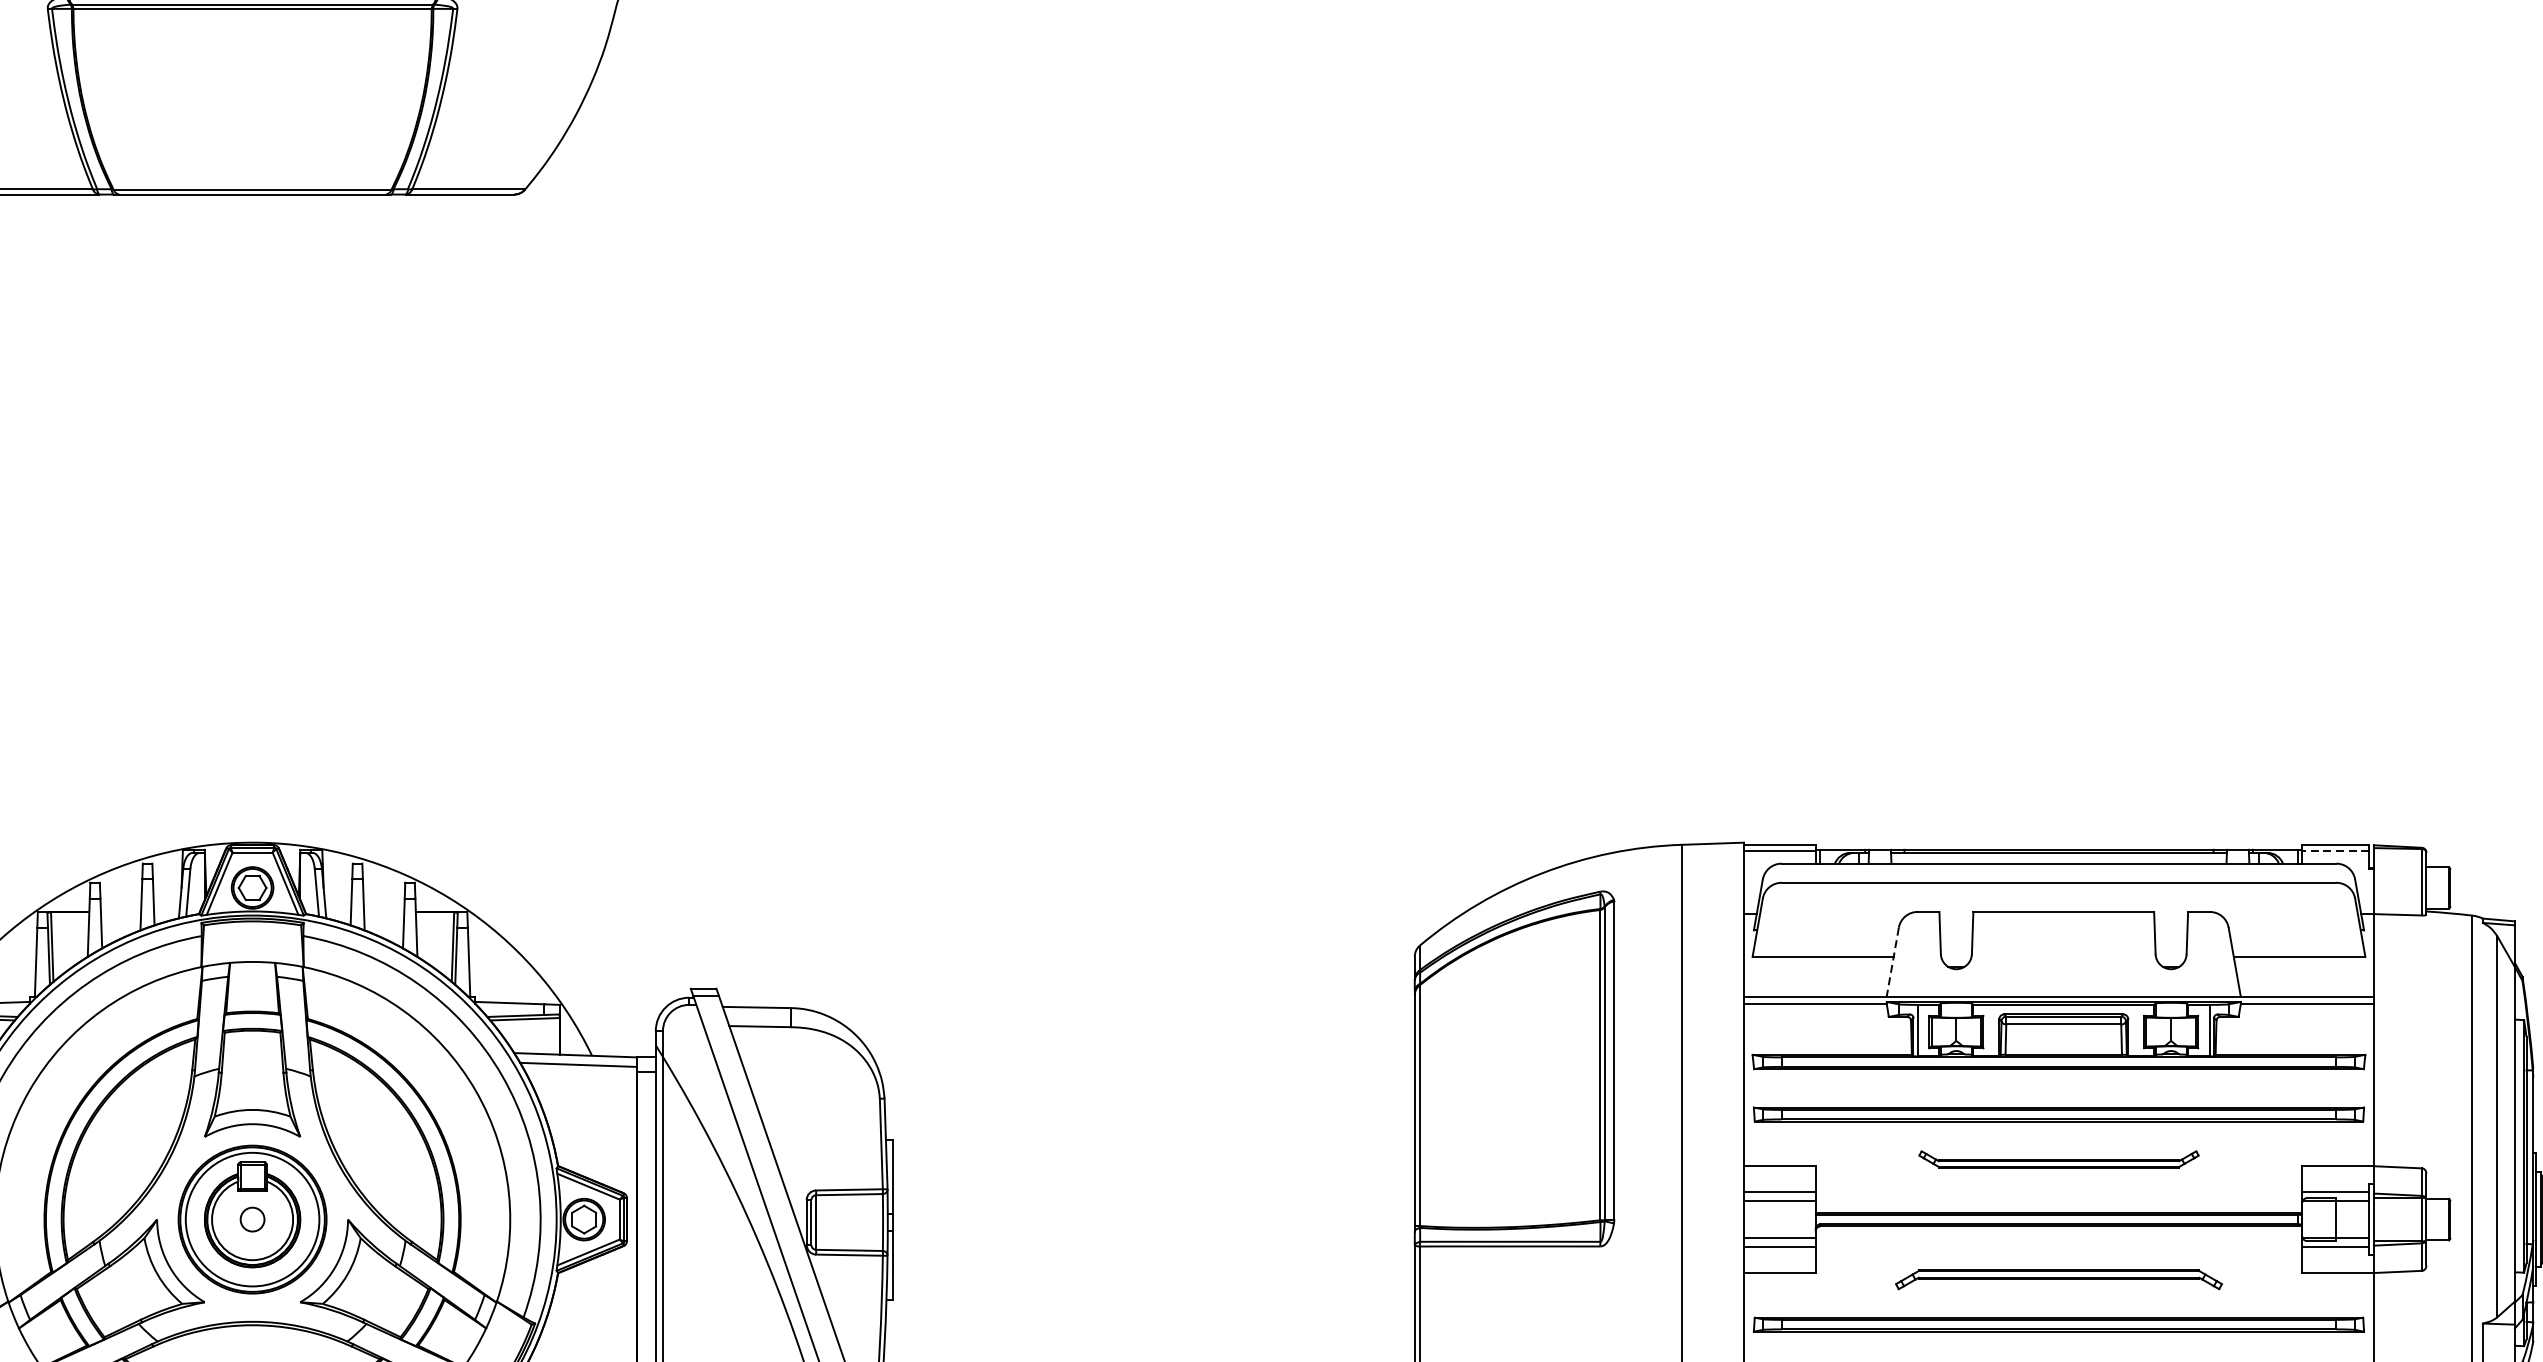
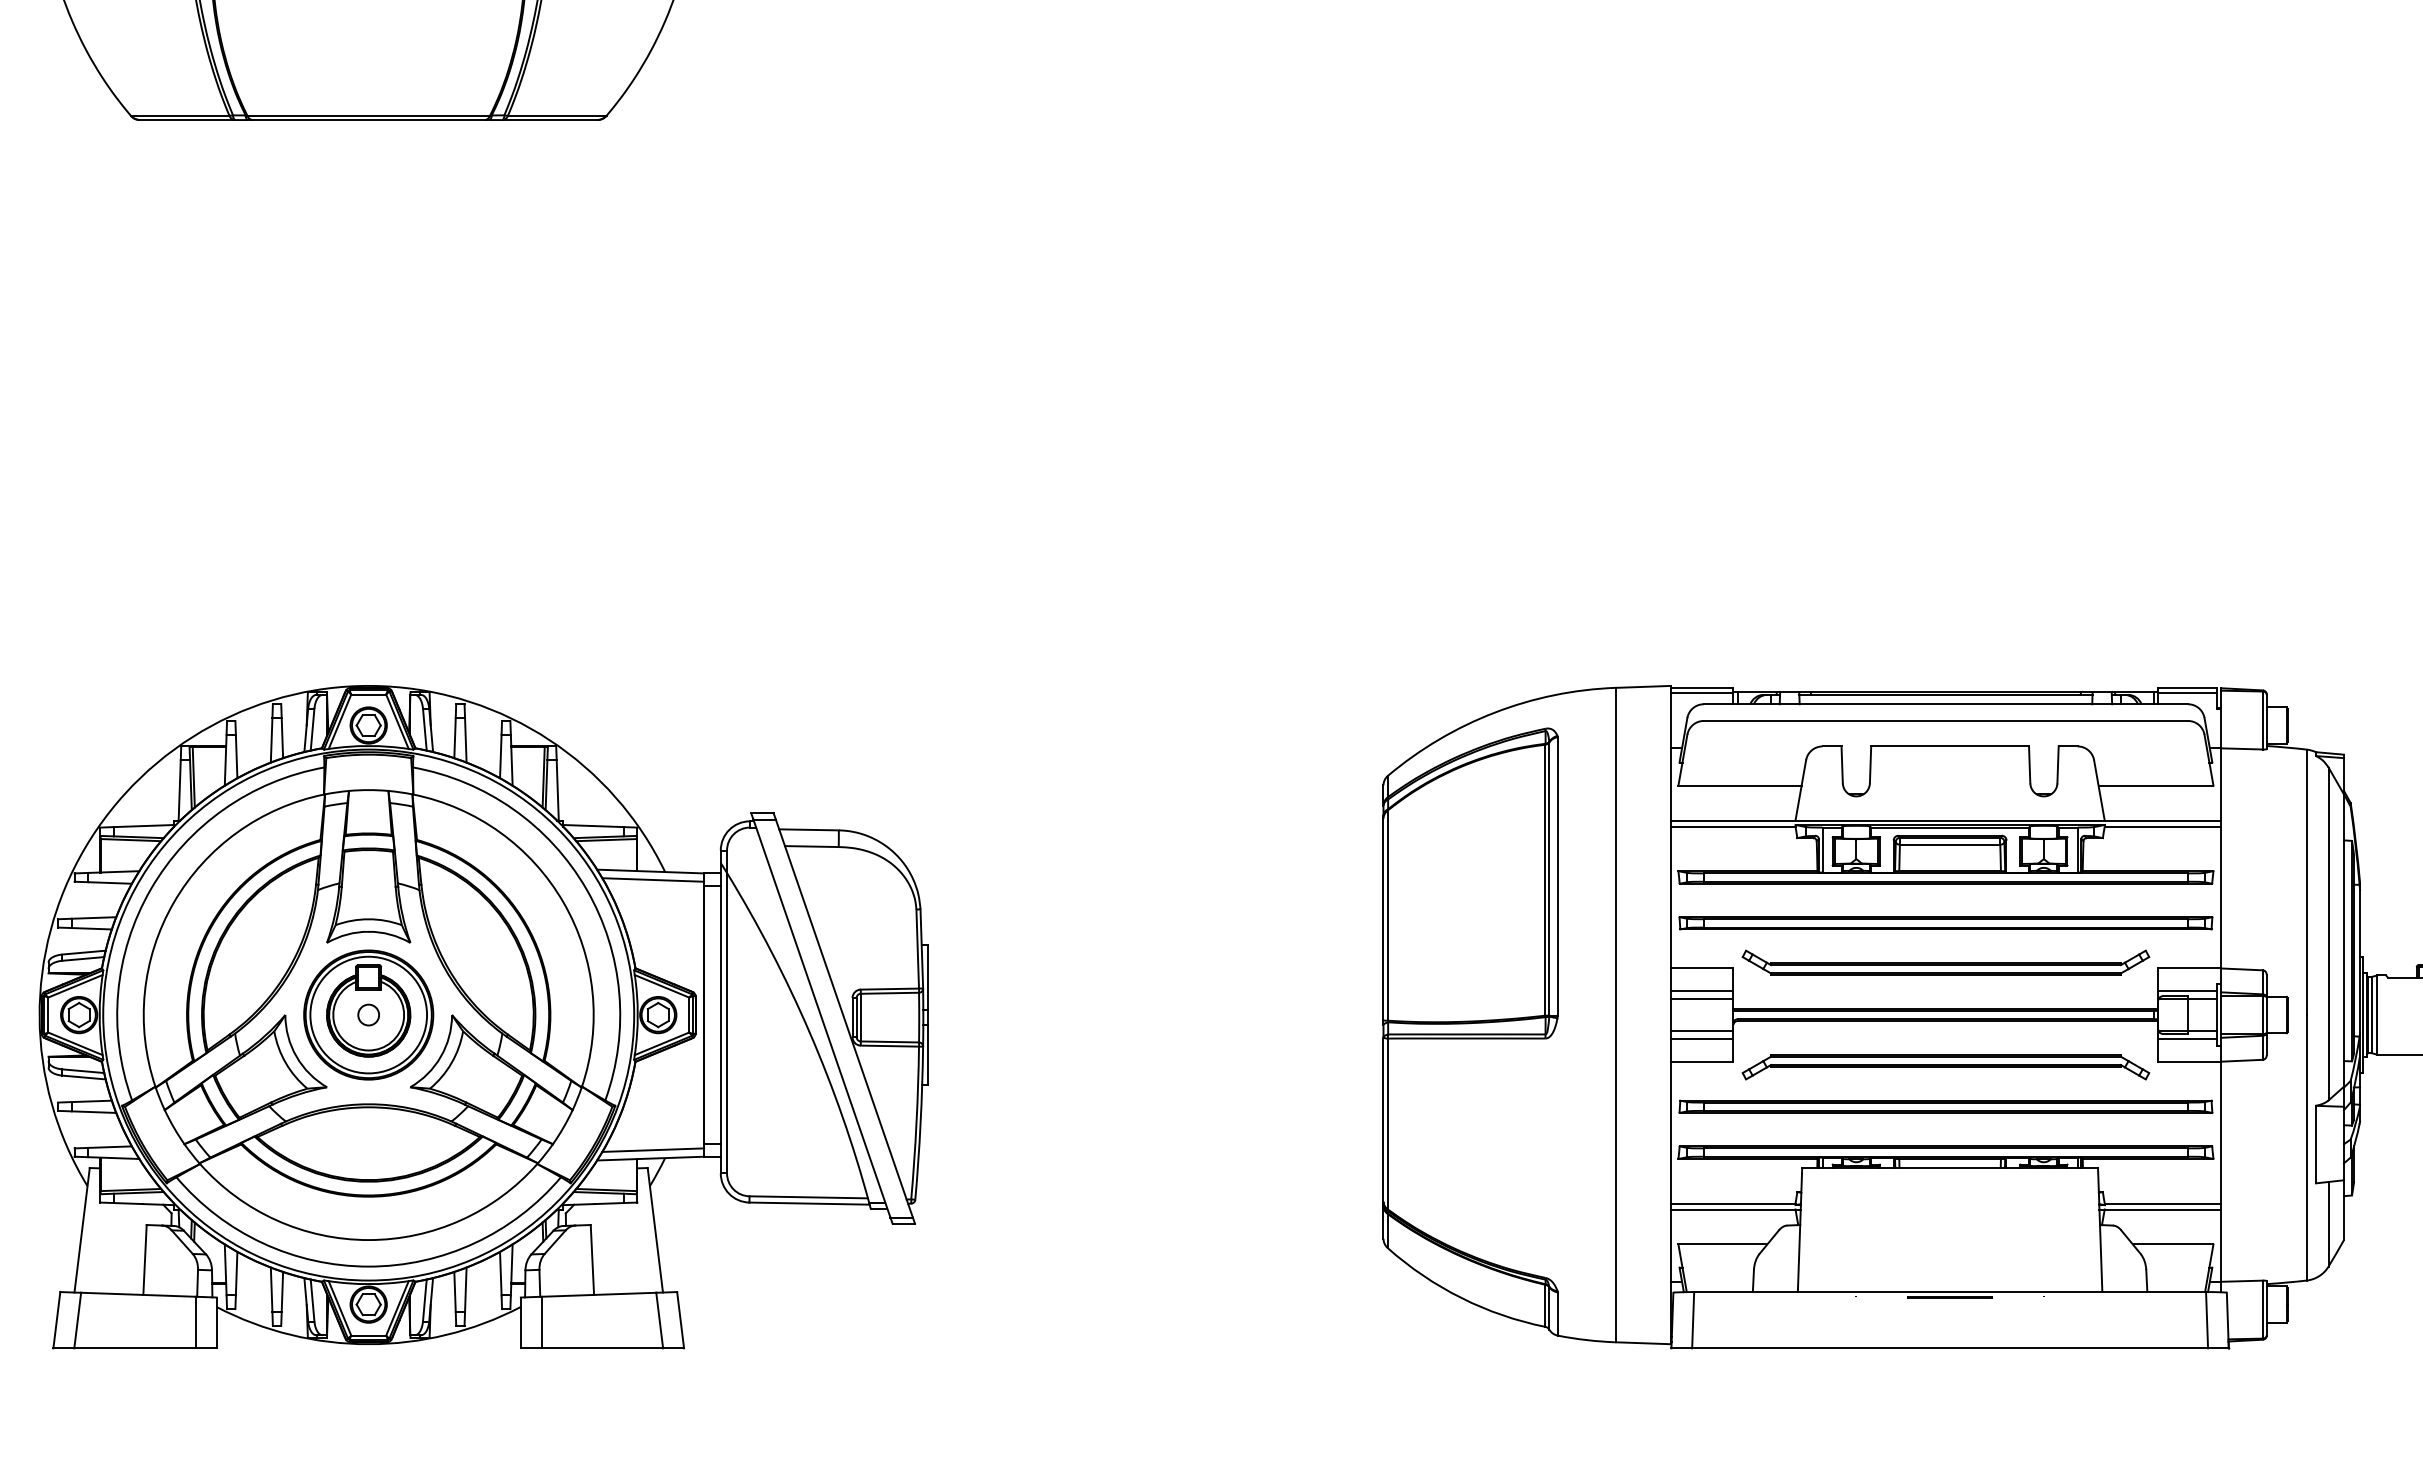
line: (2335, 851) -> (2187, 693), dashed -> solid
line: (1892, 962) -> (1800, 790), dashed -> solid
part: (2058, 1159) -> (1945, 962), size x1.67
part: (2058, 1279) -> (1945, 1067), size x1.43

